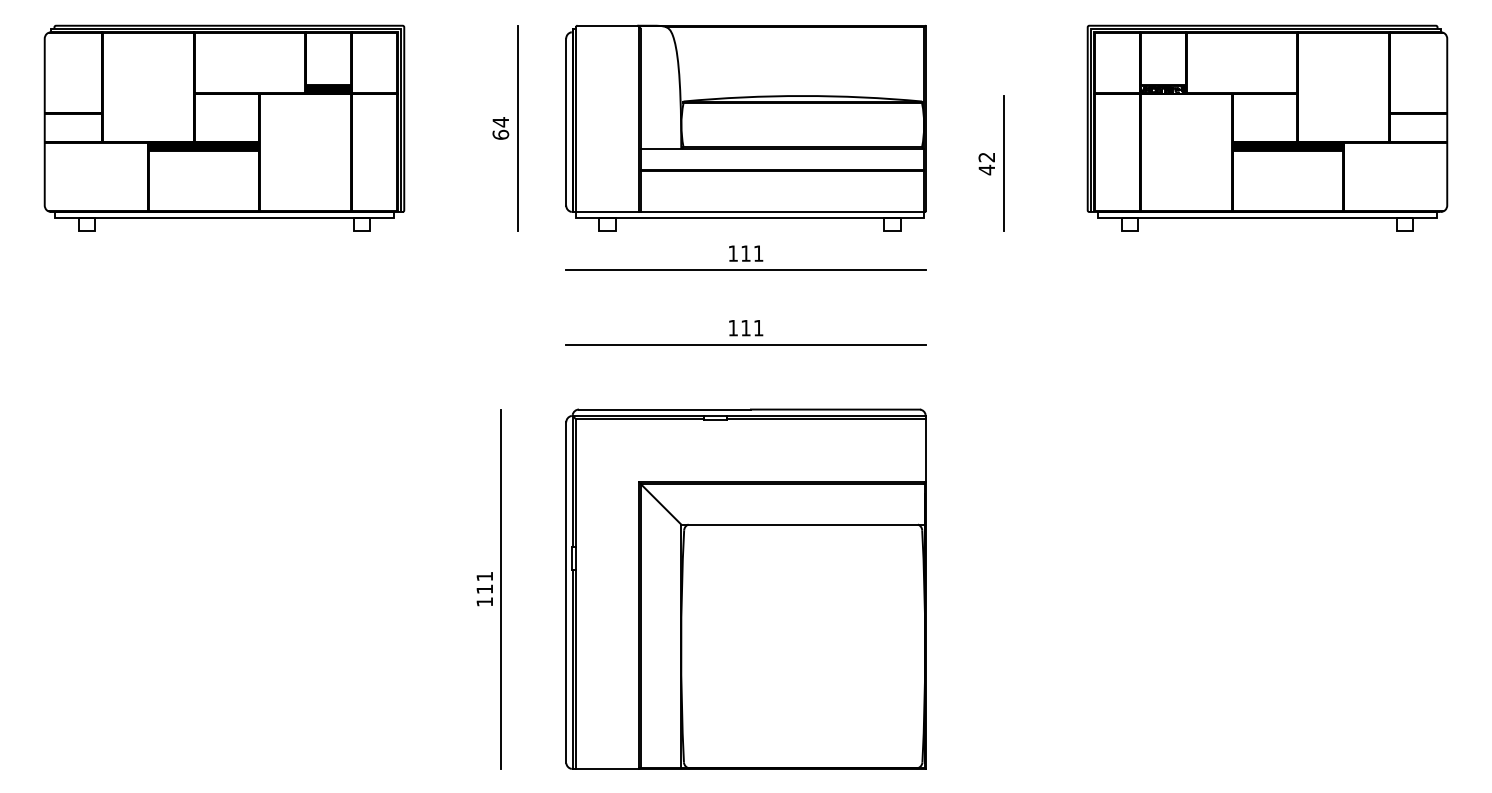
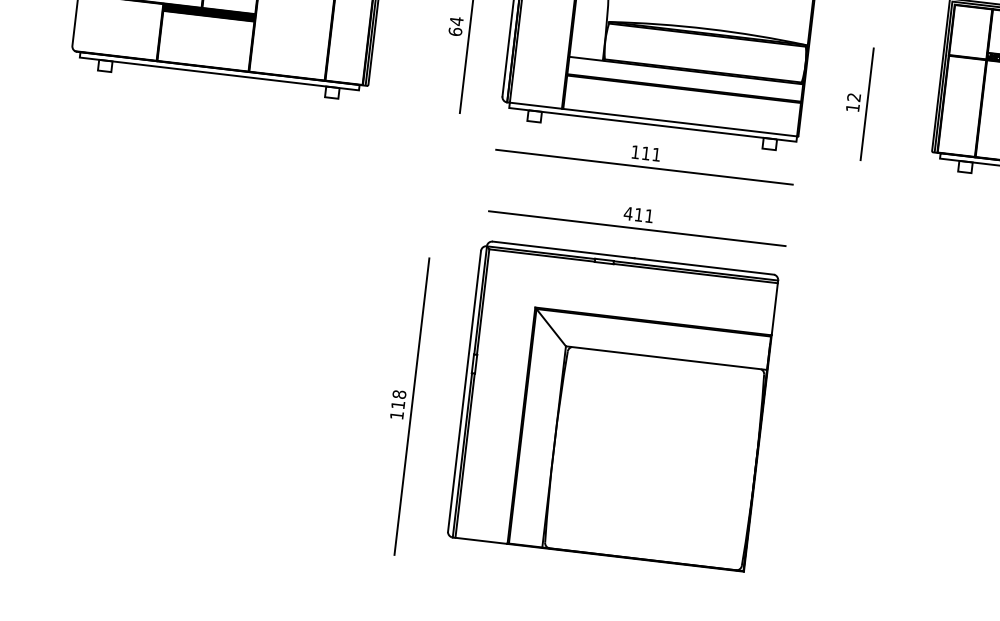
text: (986, 169) -> (852, 107), 42 -> 12
text: (733, 328) -> (628, 214), 111 -> 411
text: (484, 576) -> (399, 394), 111 -> 118
part: (745, 588) -> (612, 405), moved

